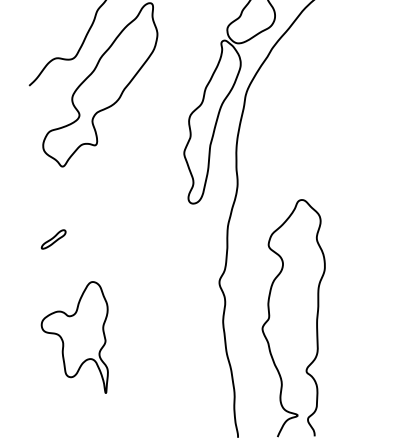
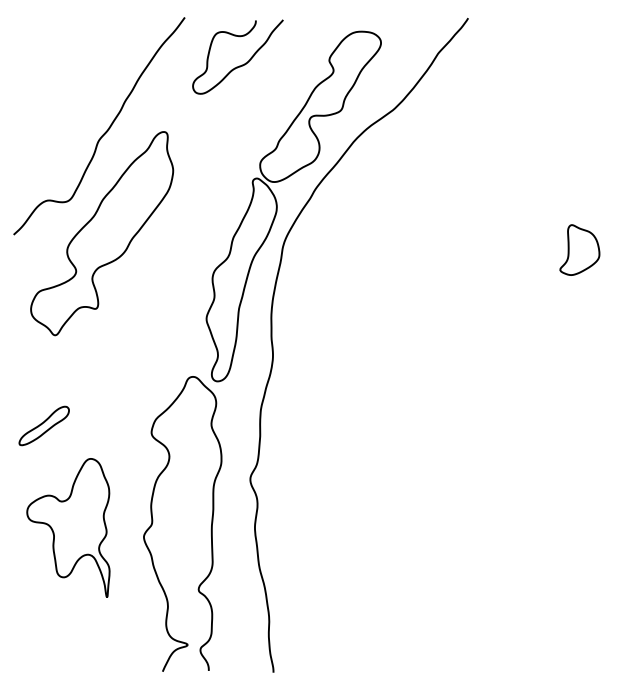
part: (53, 239) -> (43, 425), size x1.67
curve: (316, 322) -> (210, 529), moved
part: (74, 337) -> (68, 527), moved

